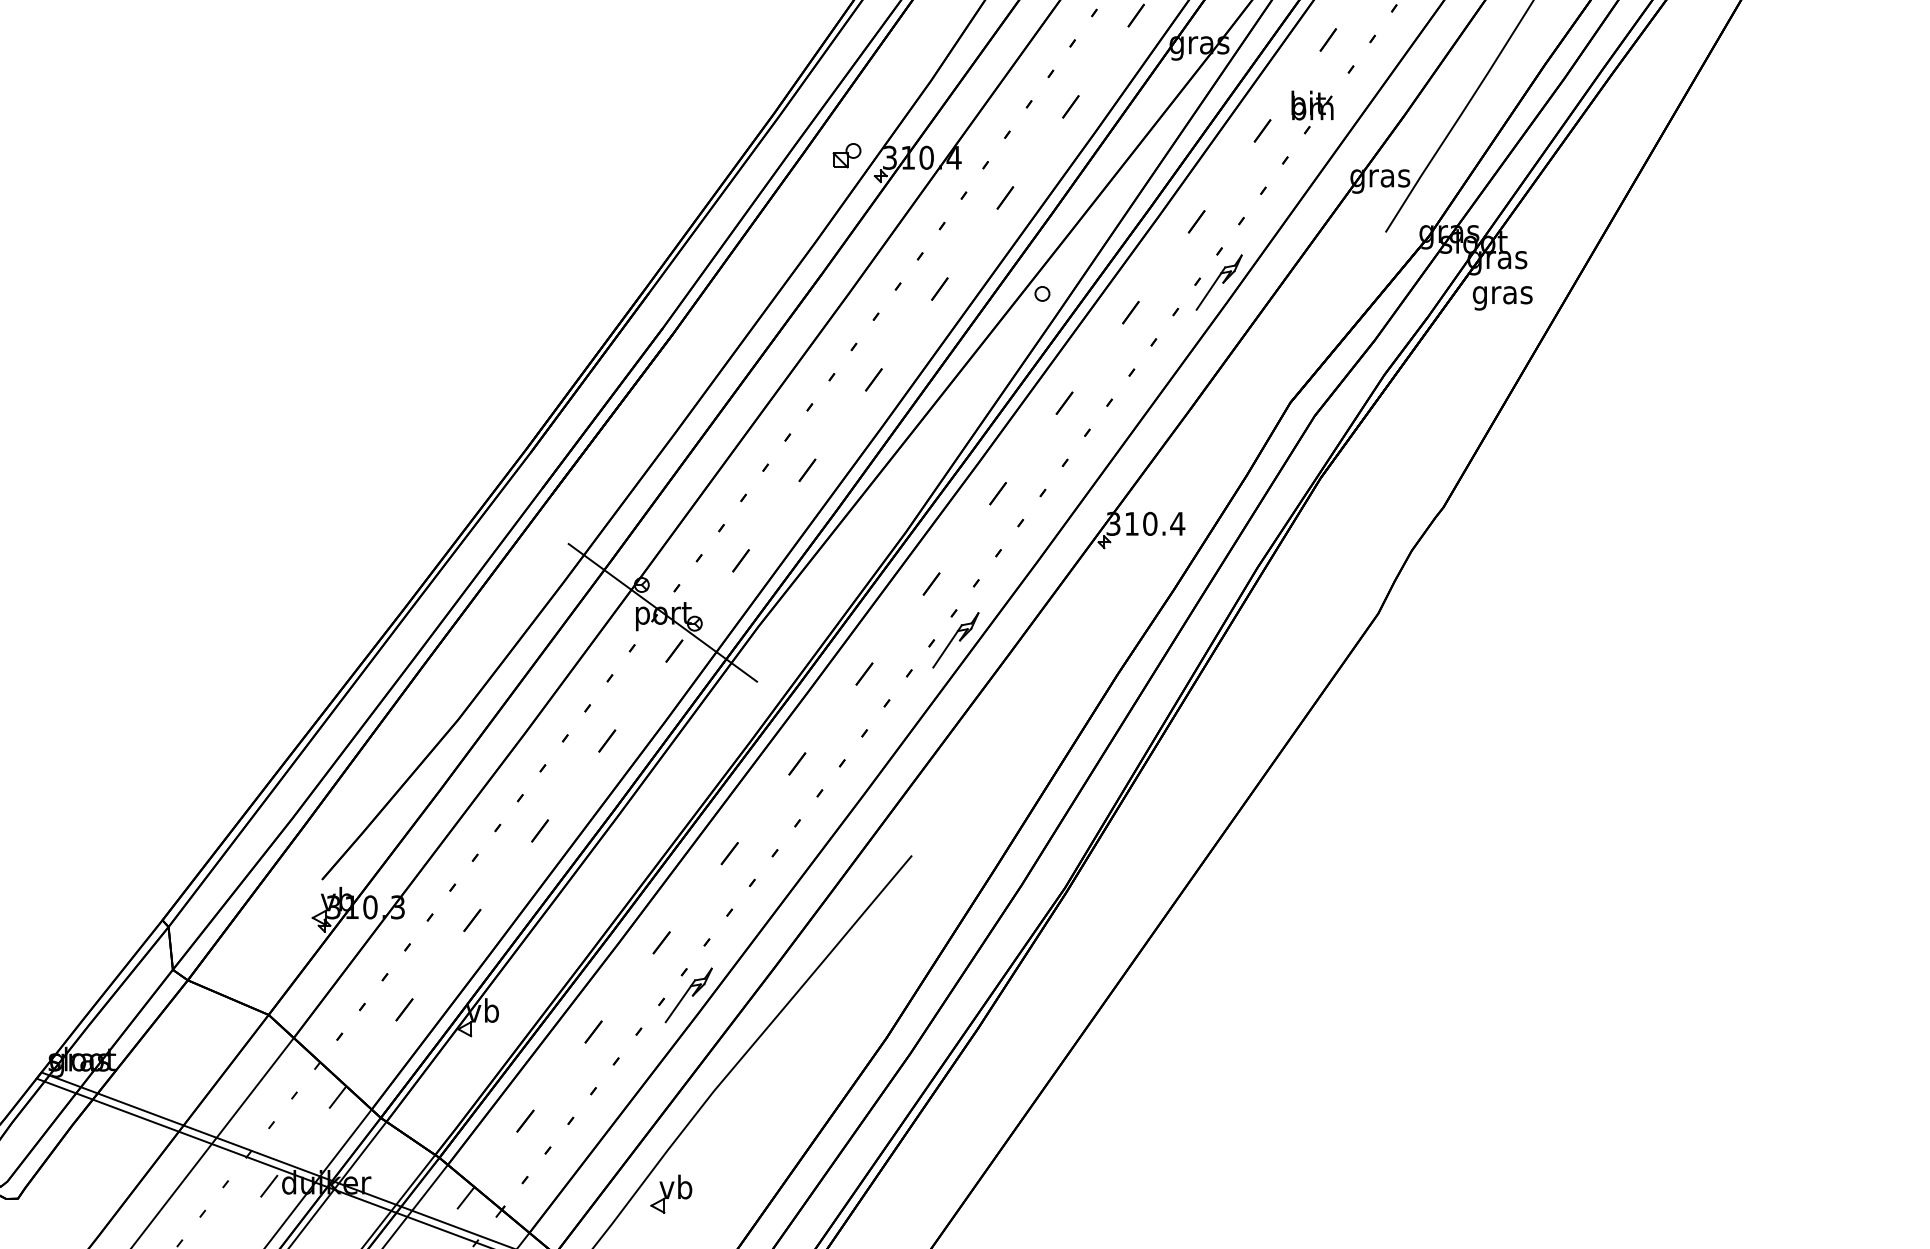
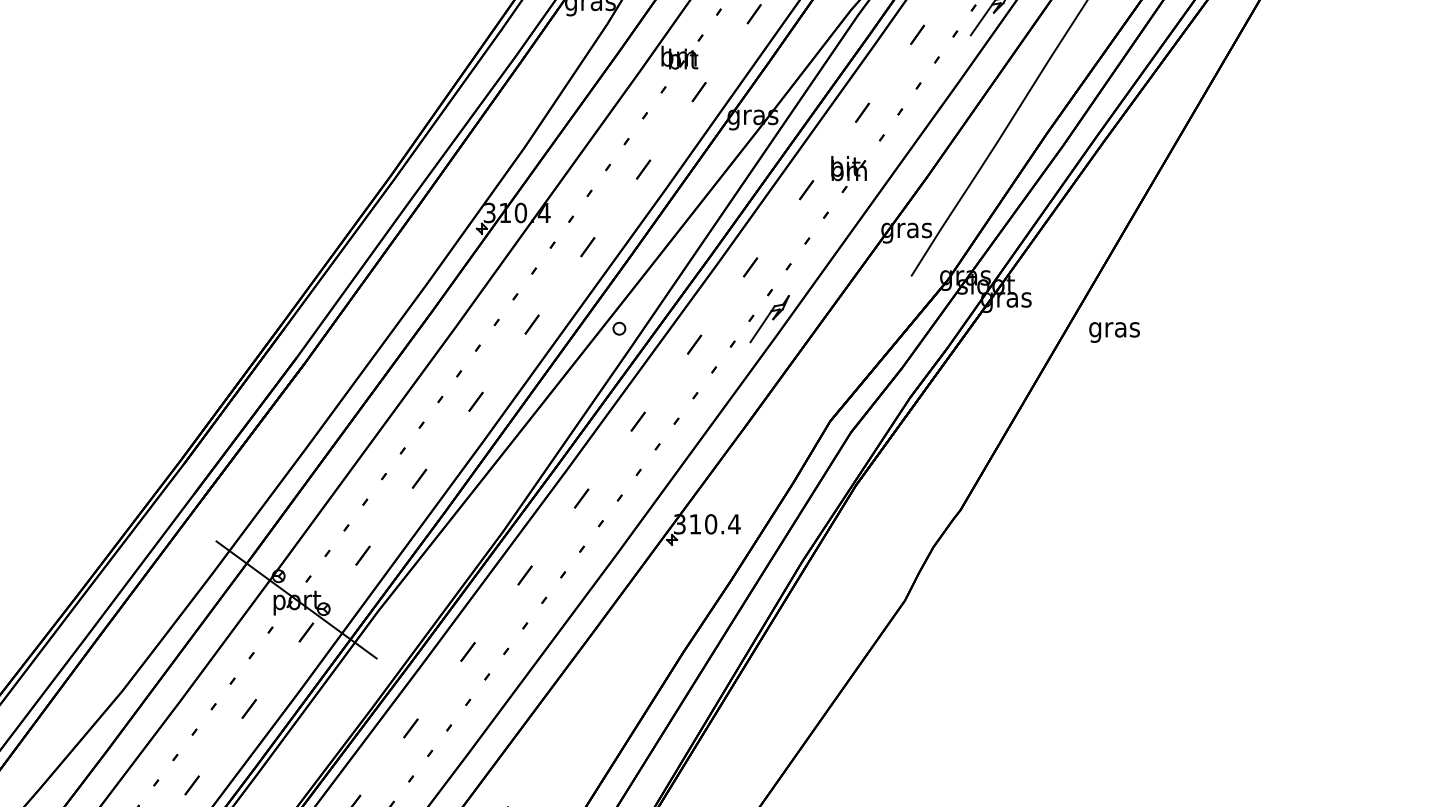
part: (846, 155) -> (452, 211), removed
text: (1502, 298) -> (1114, 332), moved
part: (955, 640) -> (545, 623), removed

